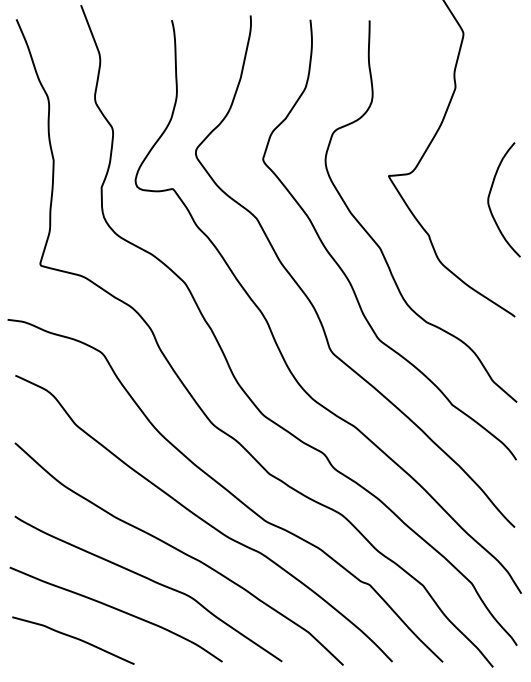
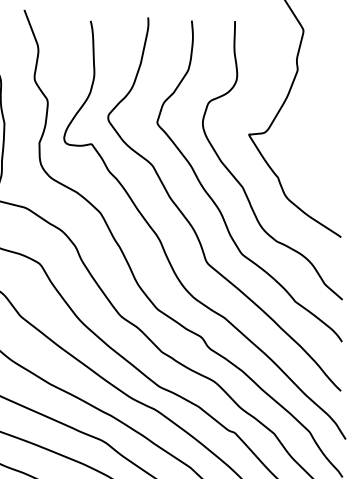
curve: (490, 194) -> (323, 148), removed

